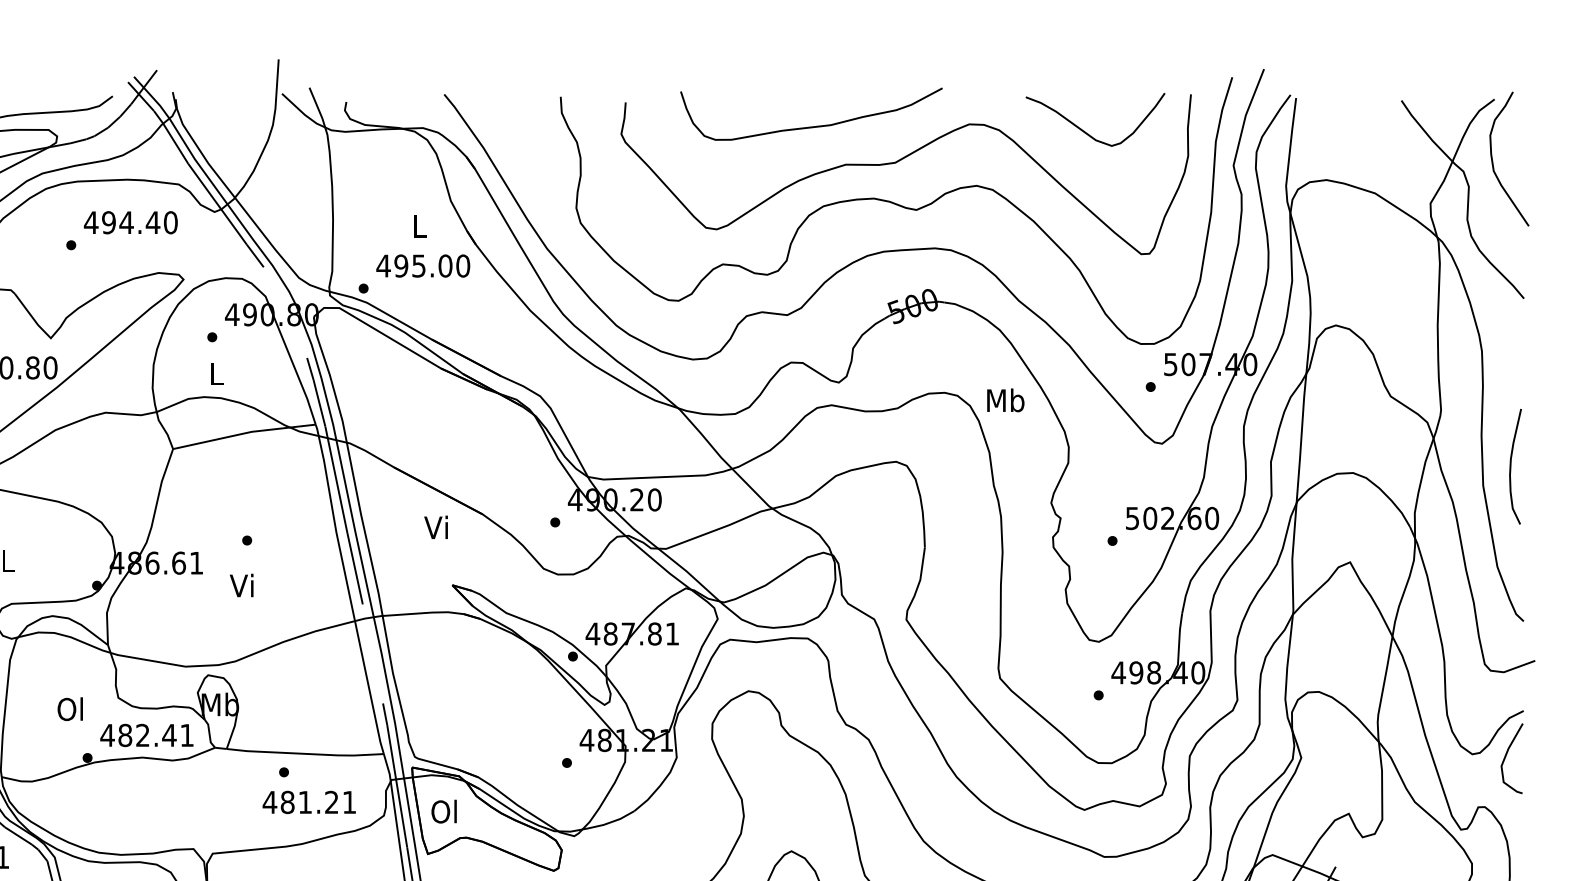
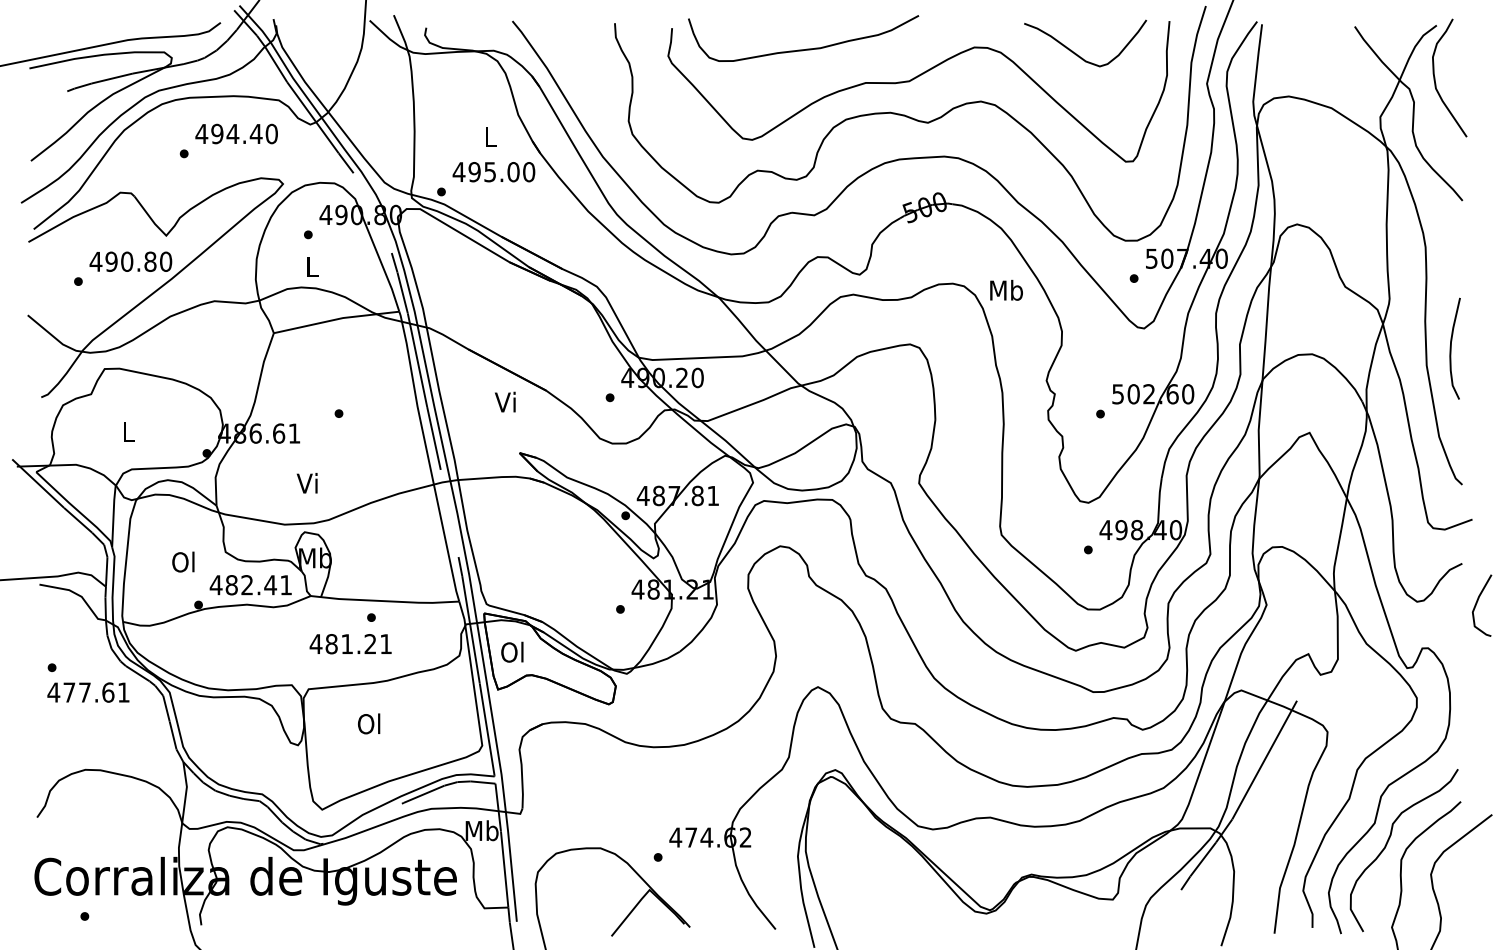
curve: (814, 125) -> (806, 48), moved
text: (240, 585) -> (306, 483), moved
curve: (1506, 756) -> (1477, 603), moved
text: (309, 802) -> (350, 644), moved

